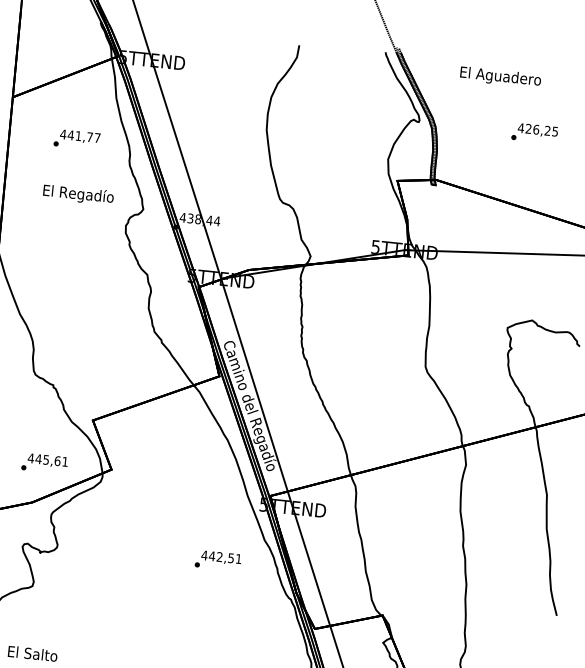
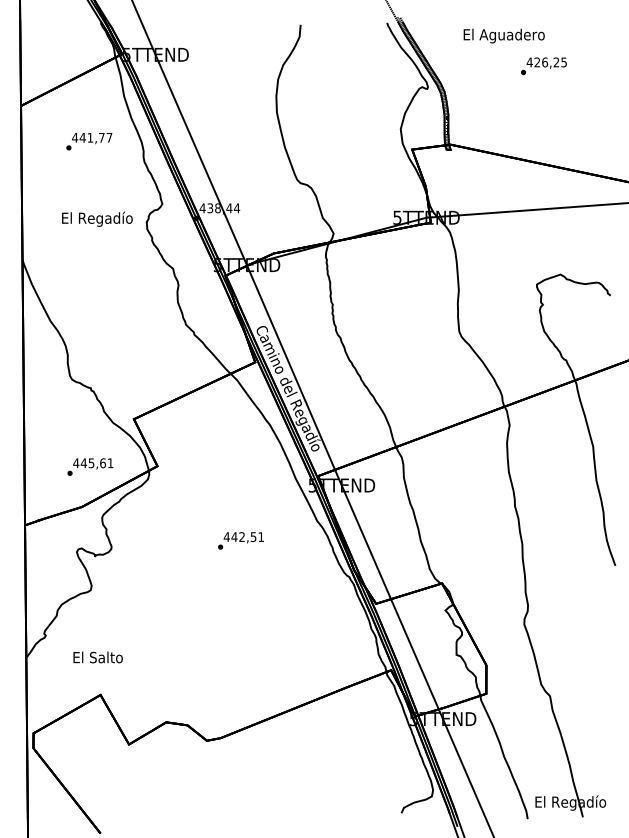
text: (534, 132) -> (543, 65), moved
text: (78, 194) -> (97, 218), moved
text: (217, 560) -> (240, 540), moved

